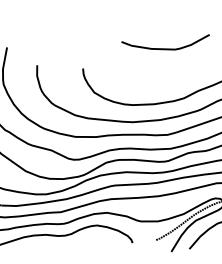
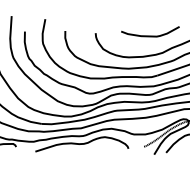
curve: (165, 47) -> (150, 35), moved

